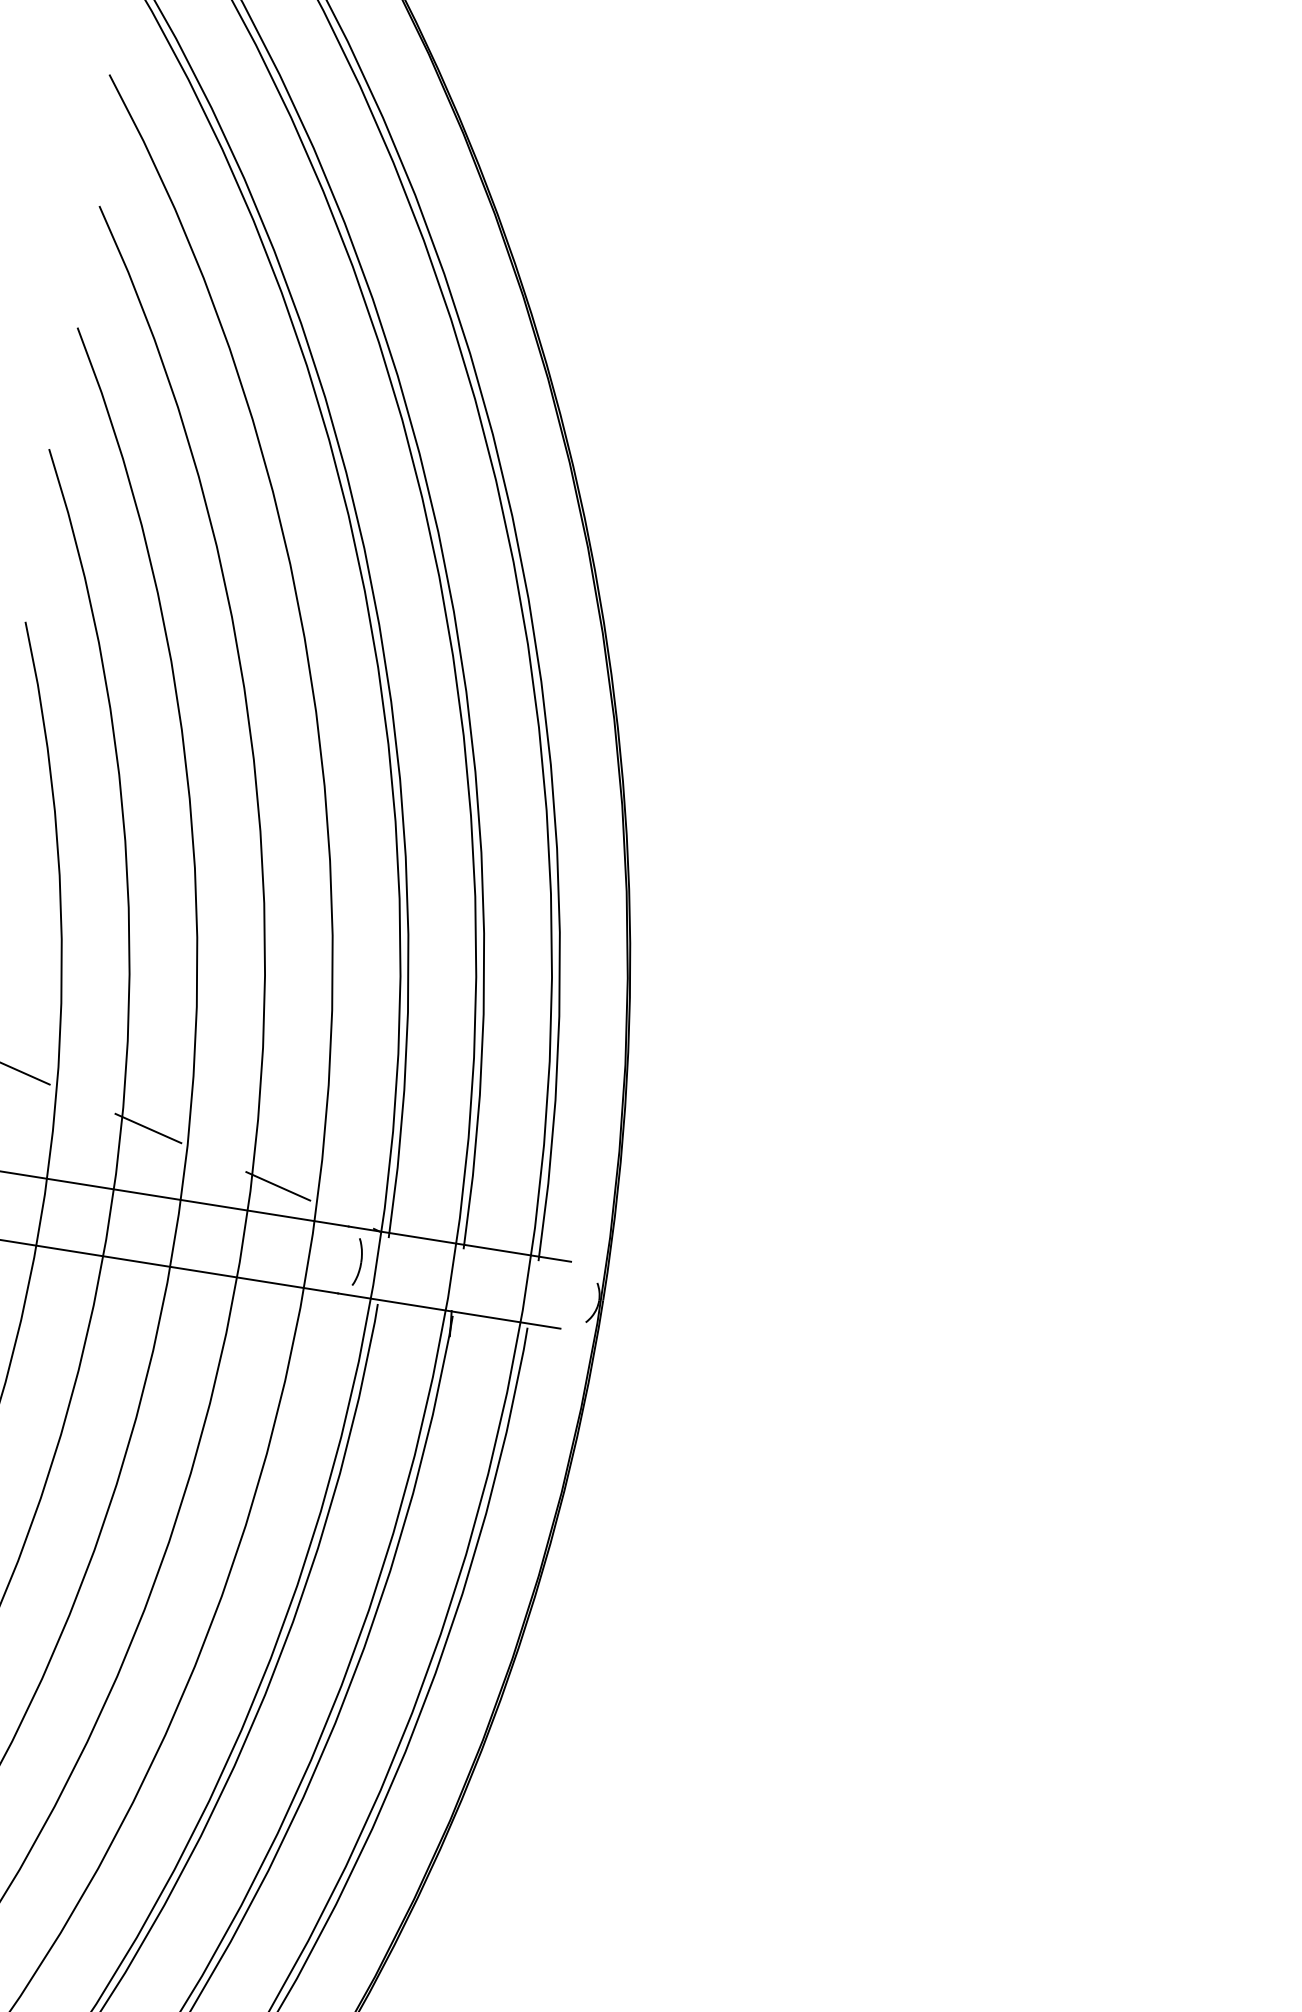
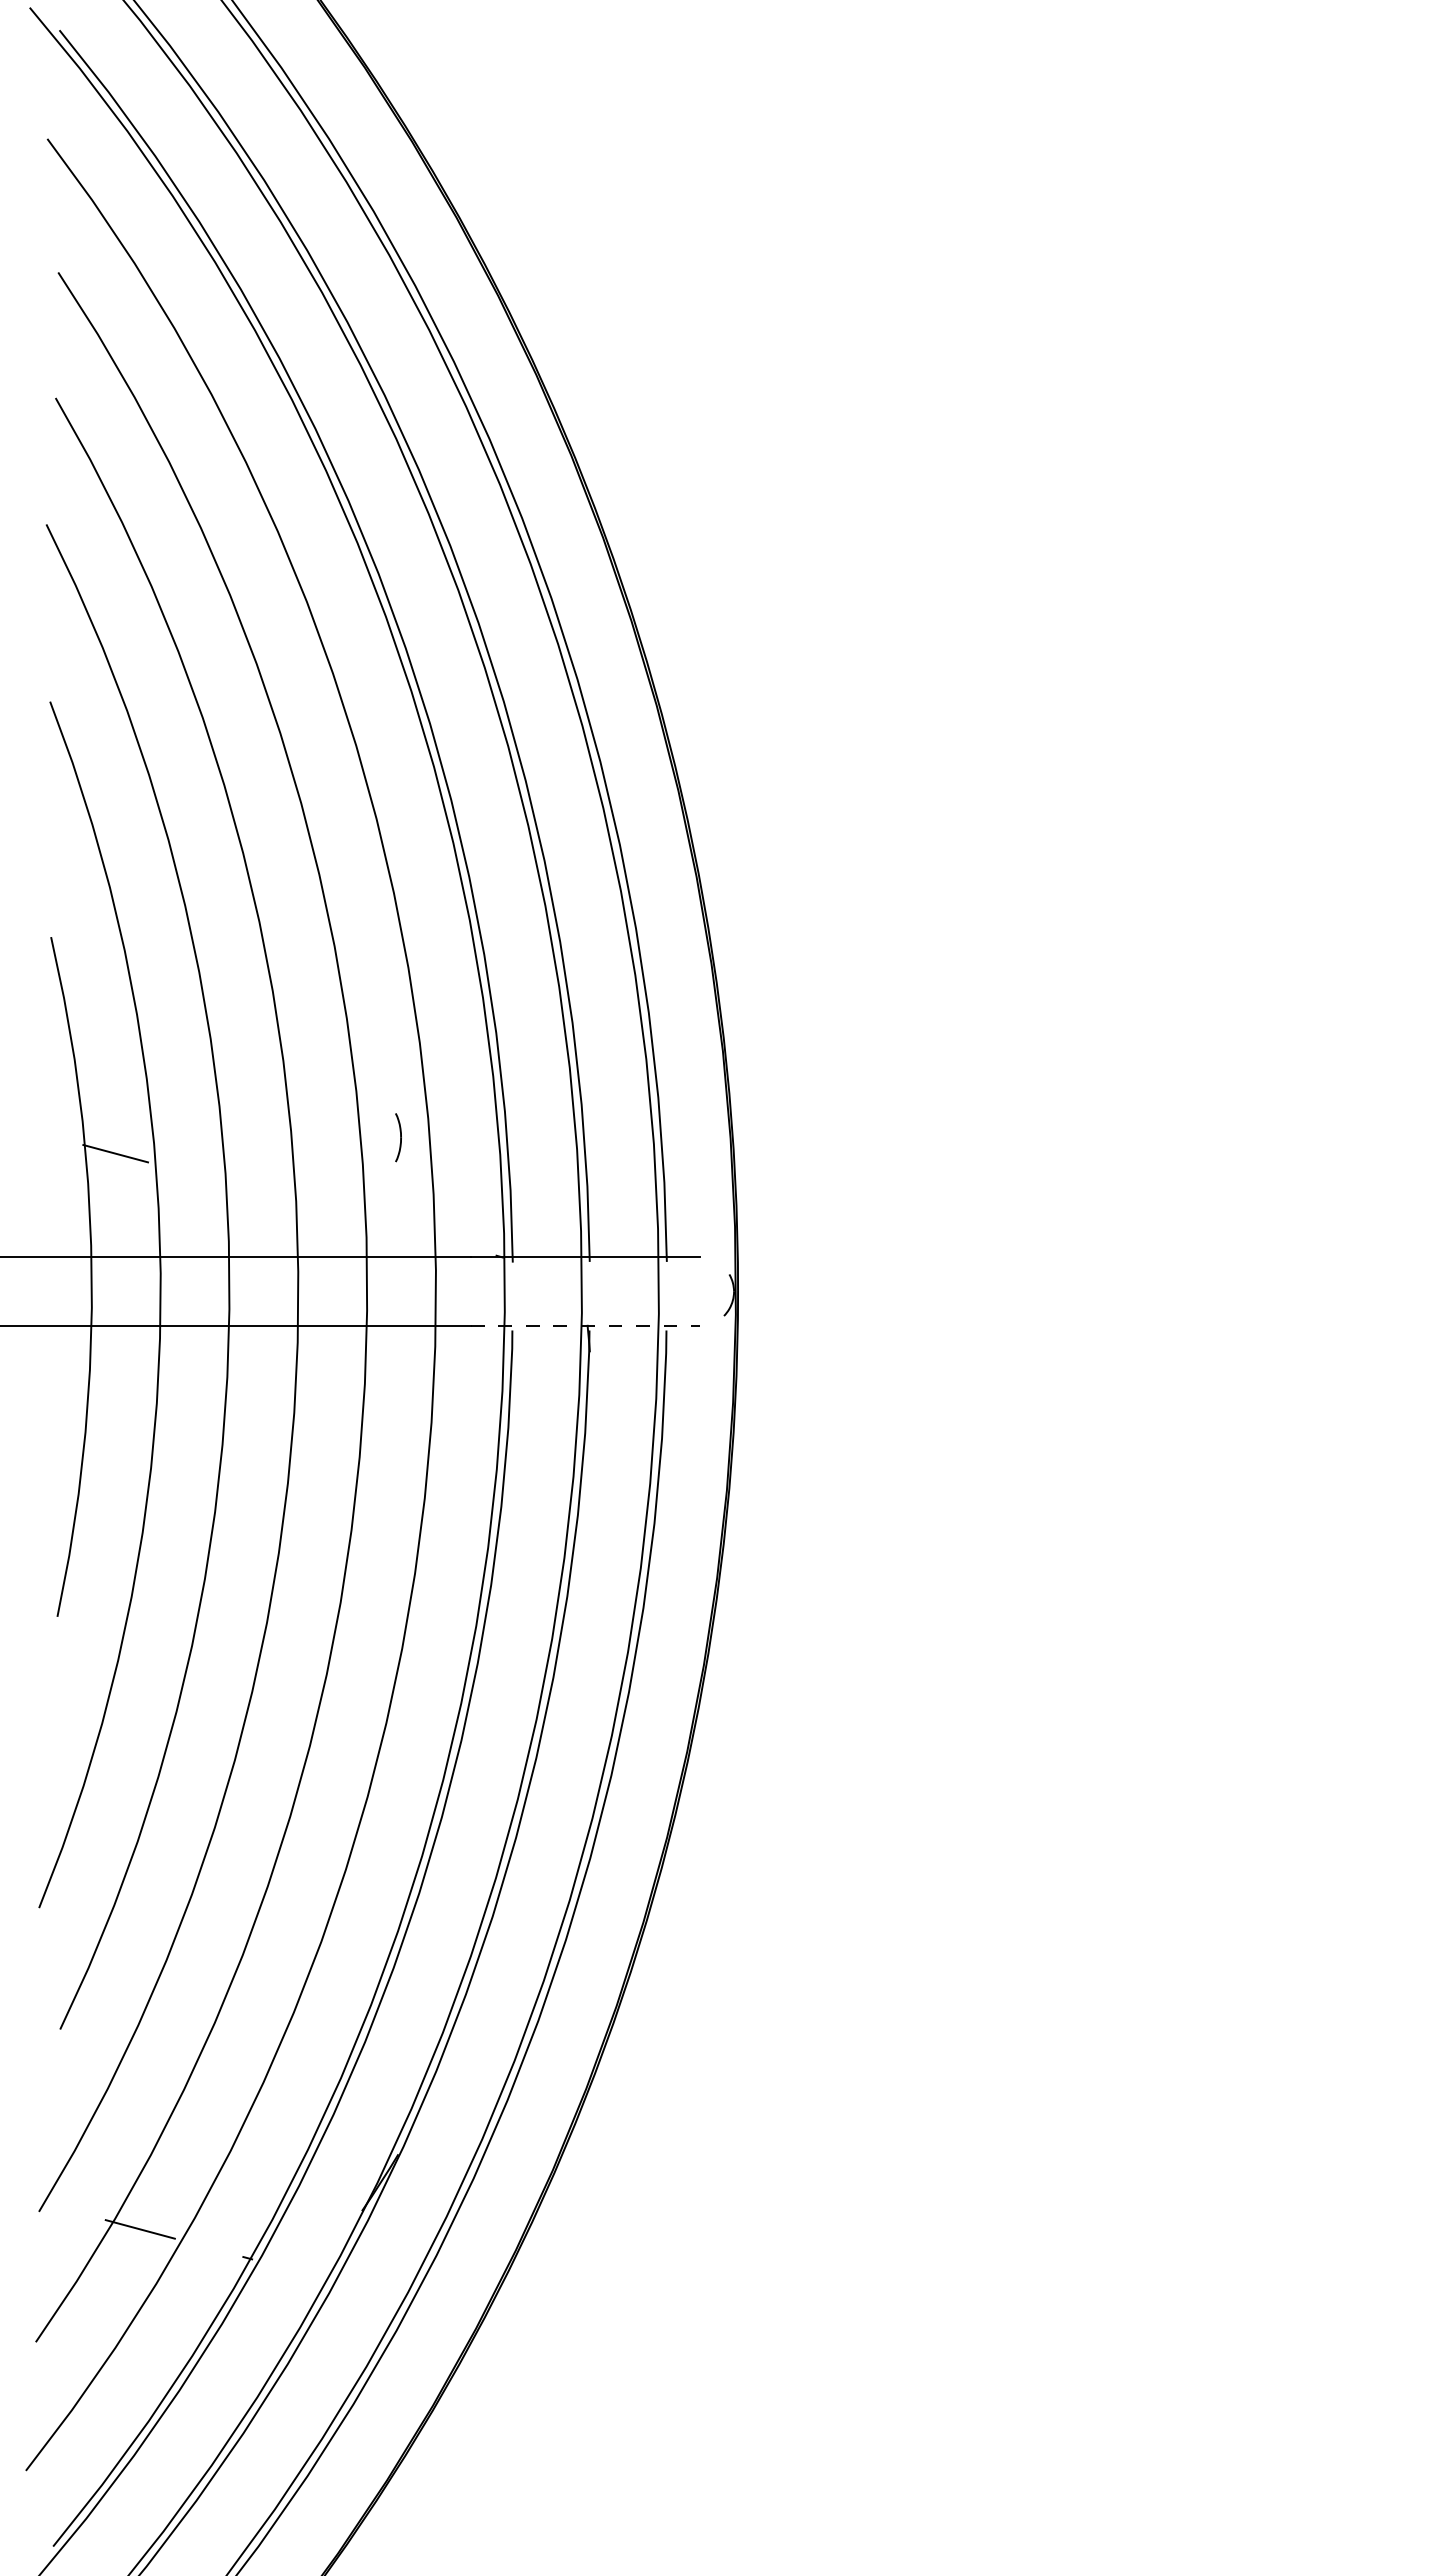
line: (147, 1128) -> (253, 1190), removed
line: (278, 1185) -> (393, 1227), removed
part: (358, 1262) -> (398, 1137), moved
line: (449, 1311) -> (585, 1326), solid -> dashed

